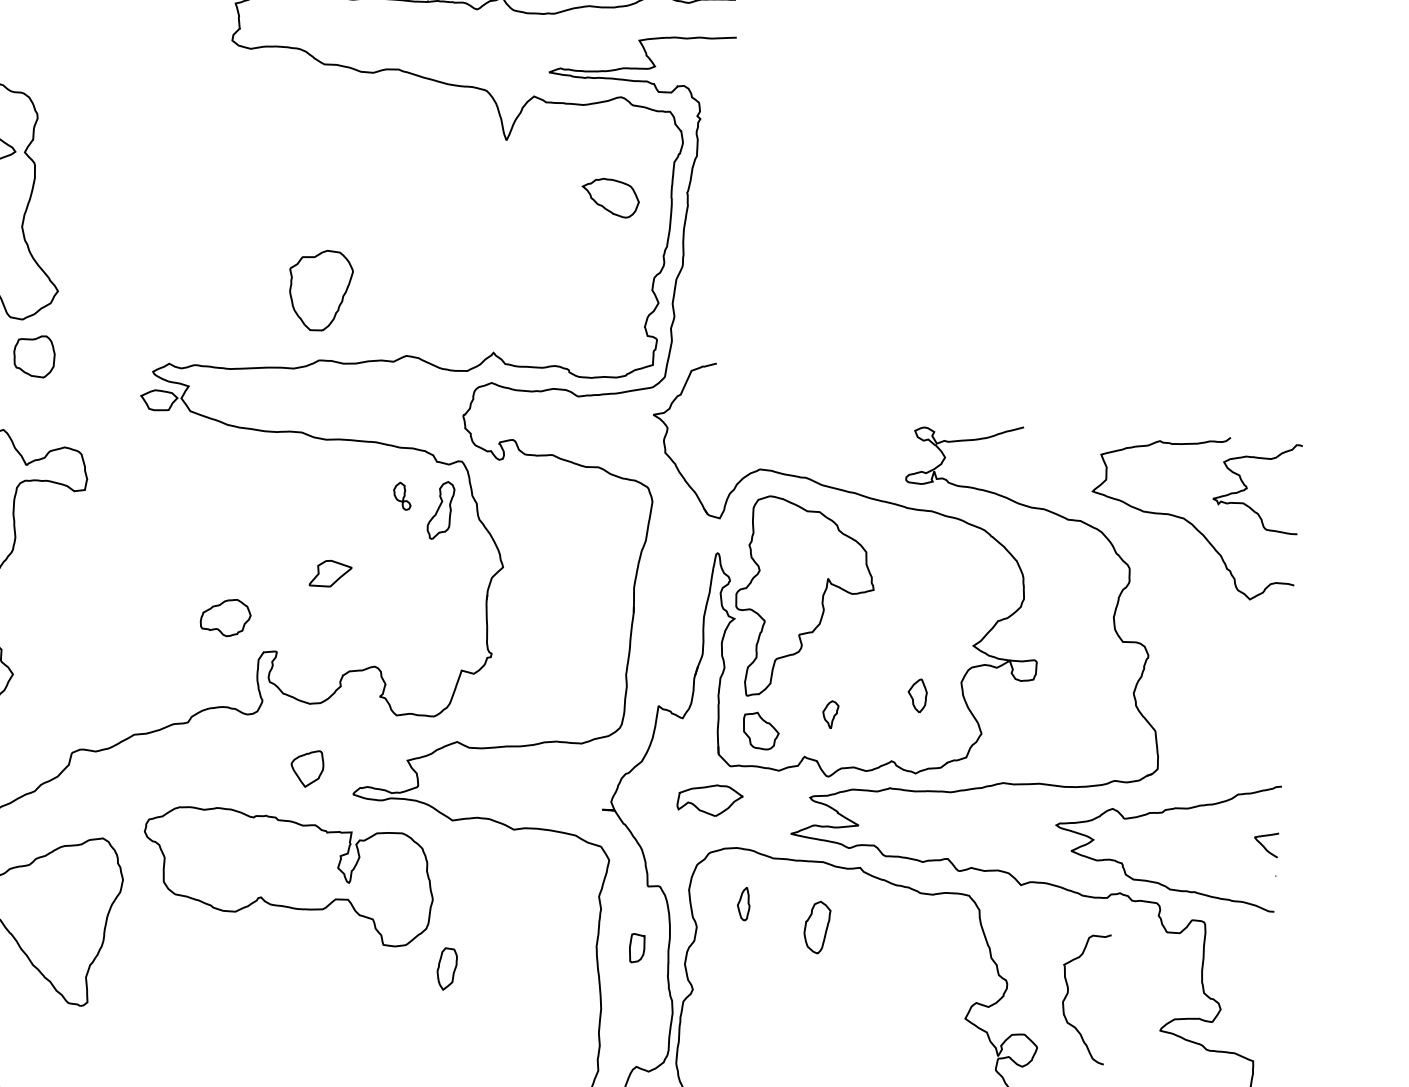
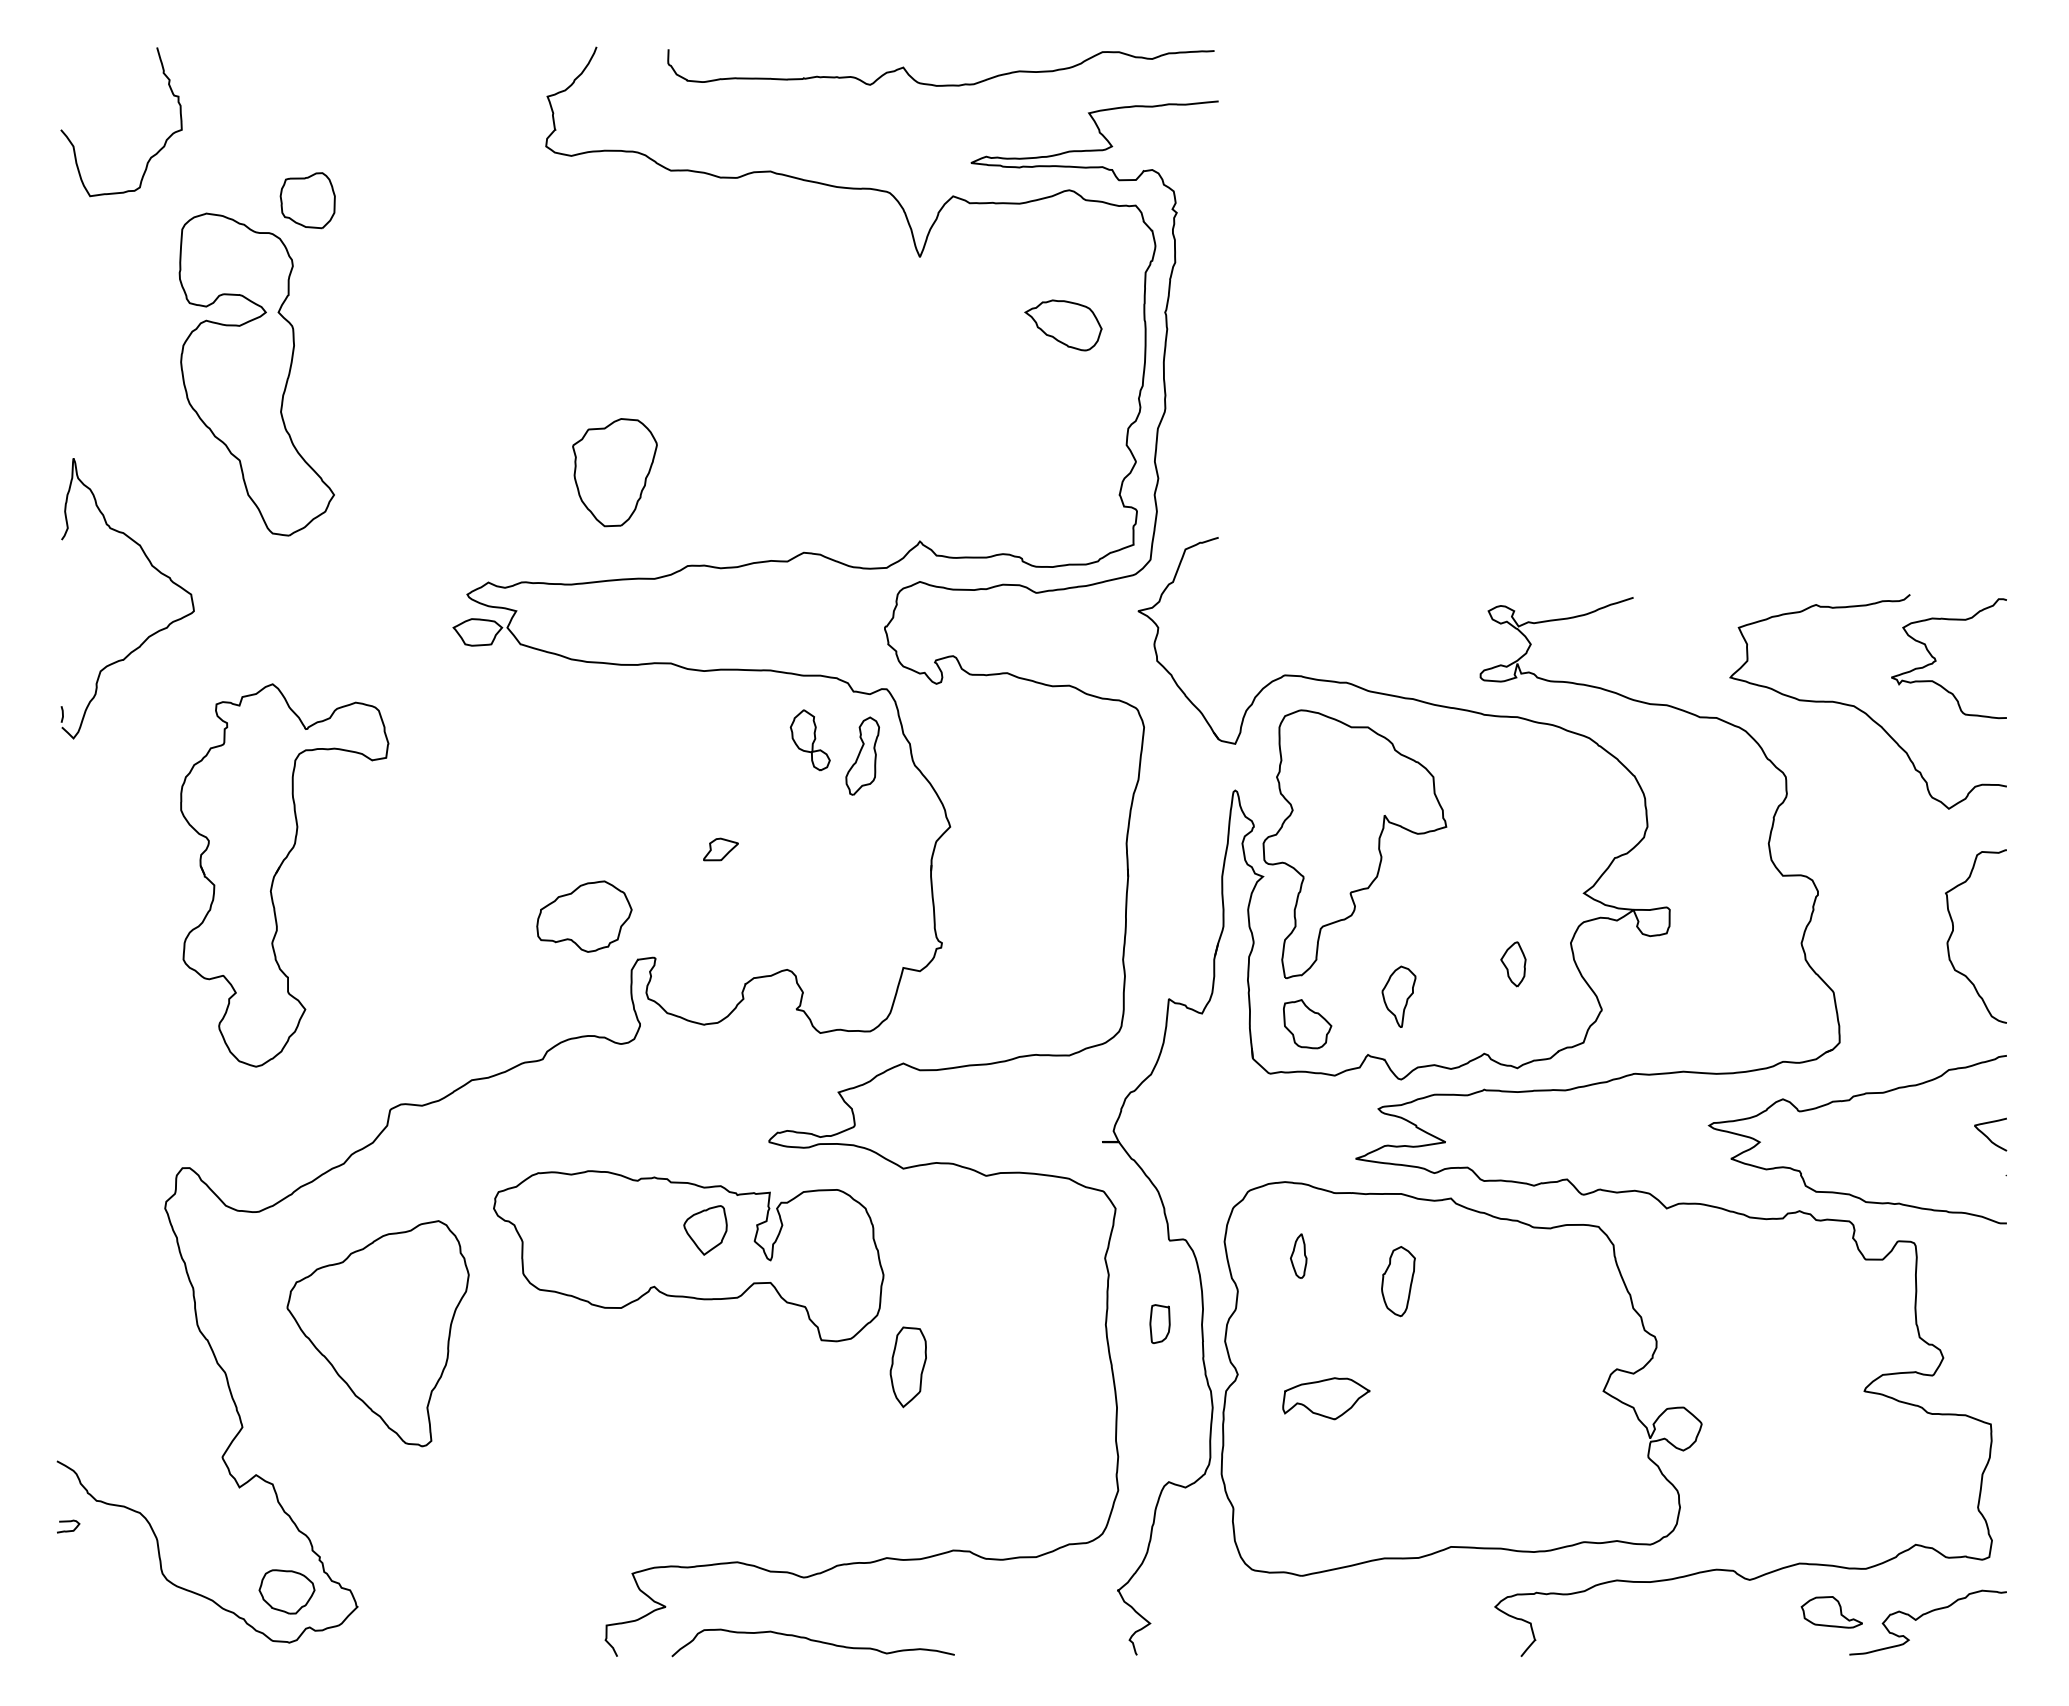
part: (320, 290) -> (614, 472), moved
part: (34, 356) -> (307, 200), moved
part: (401, 496) -> (809, 740), size x1.67
part: (330, 573) -> (720, 849), size x0.62
part: (225, 617) -> (584, 916), size x1.43
part: (830, 714) -> (1398, 996), size x1.67
part: (307, 768) -> (705, 1230), moved
part: (710, 800) -> (1326, 1398), moved
part: (446, 969) -> (907, 1367), size x1.43
curve: (1068, 994) -> (1953, 932), moved

